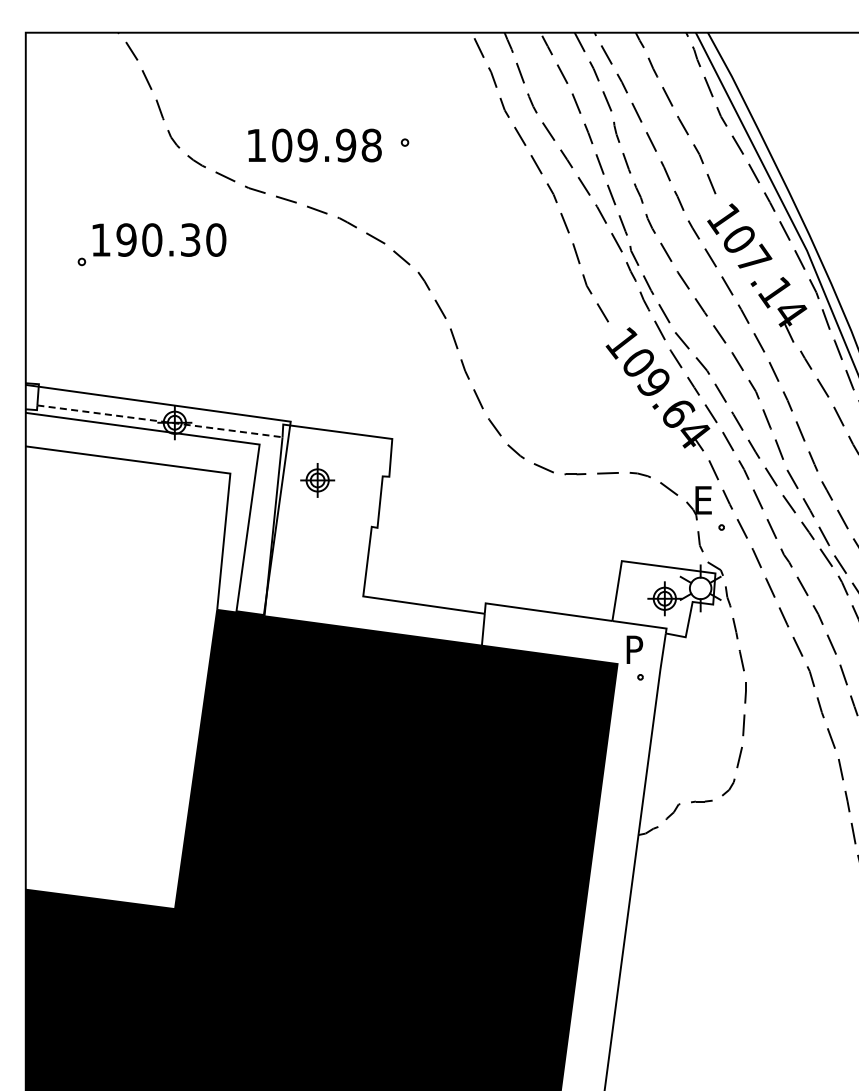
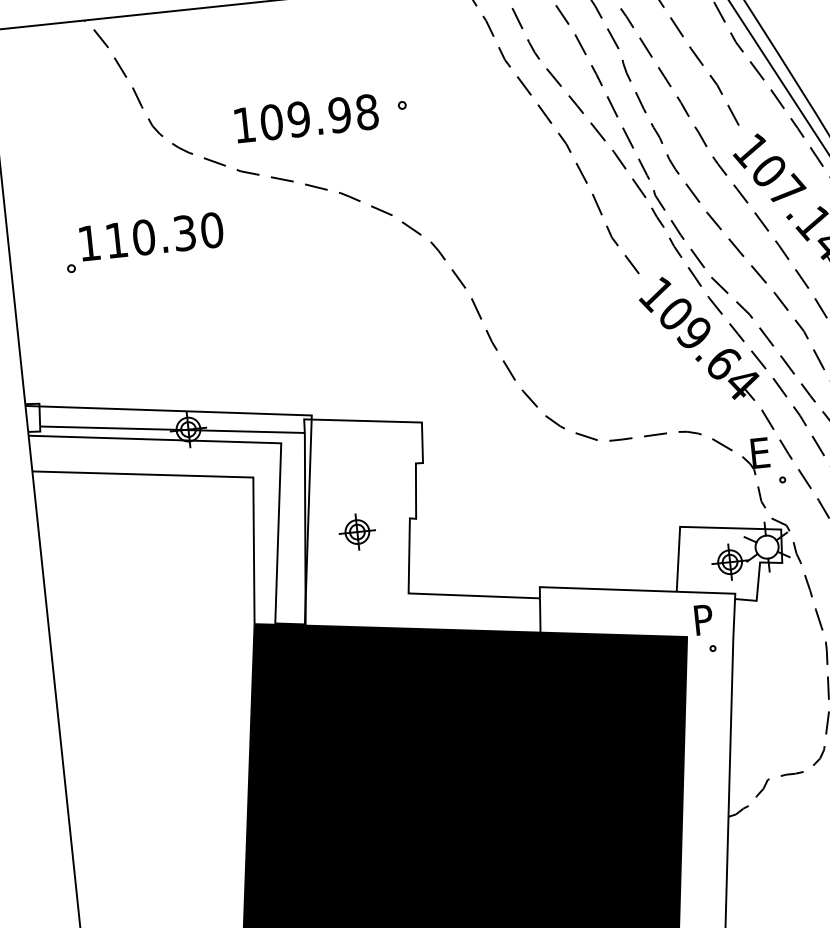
text: (126, 239) -> (116, 239), 190.30 -> 110.30
line: (159, 421) -> (172, 429), dashed -> solid
part: (317, 480) -> (357, 532), moved

